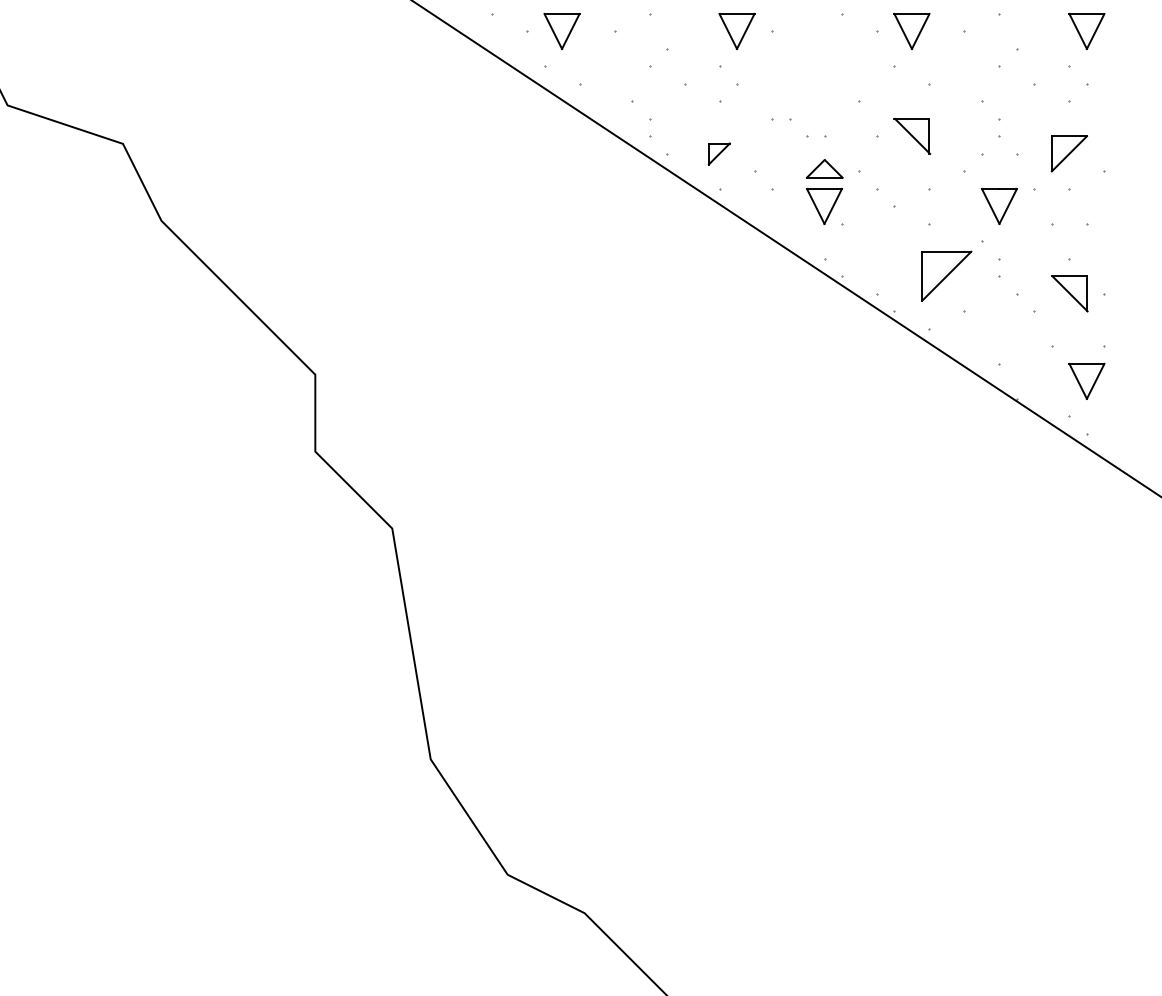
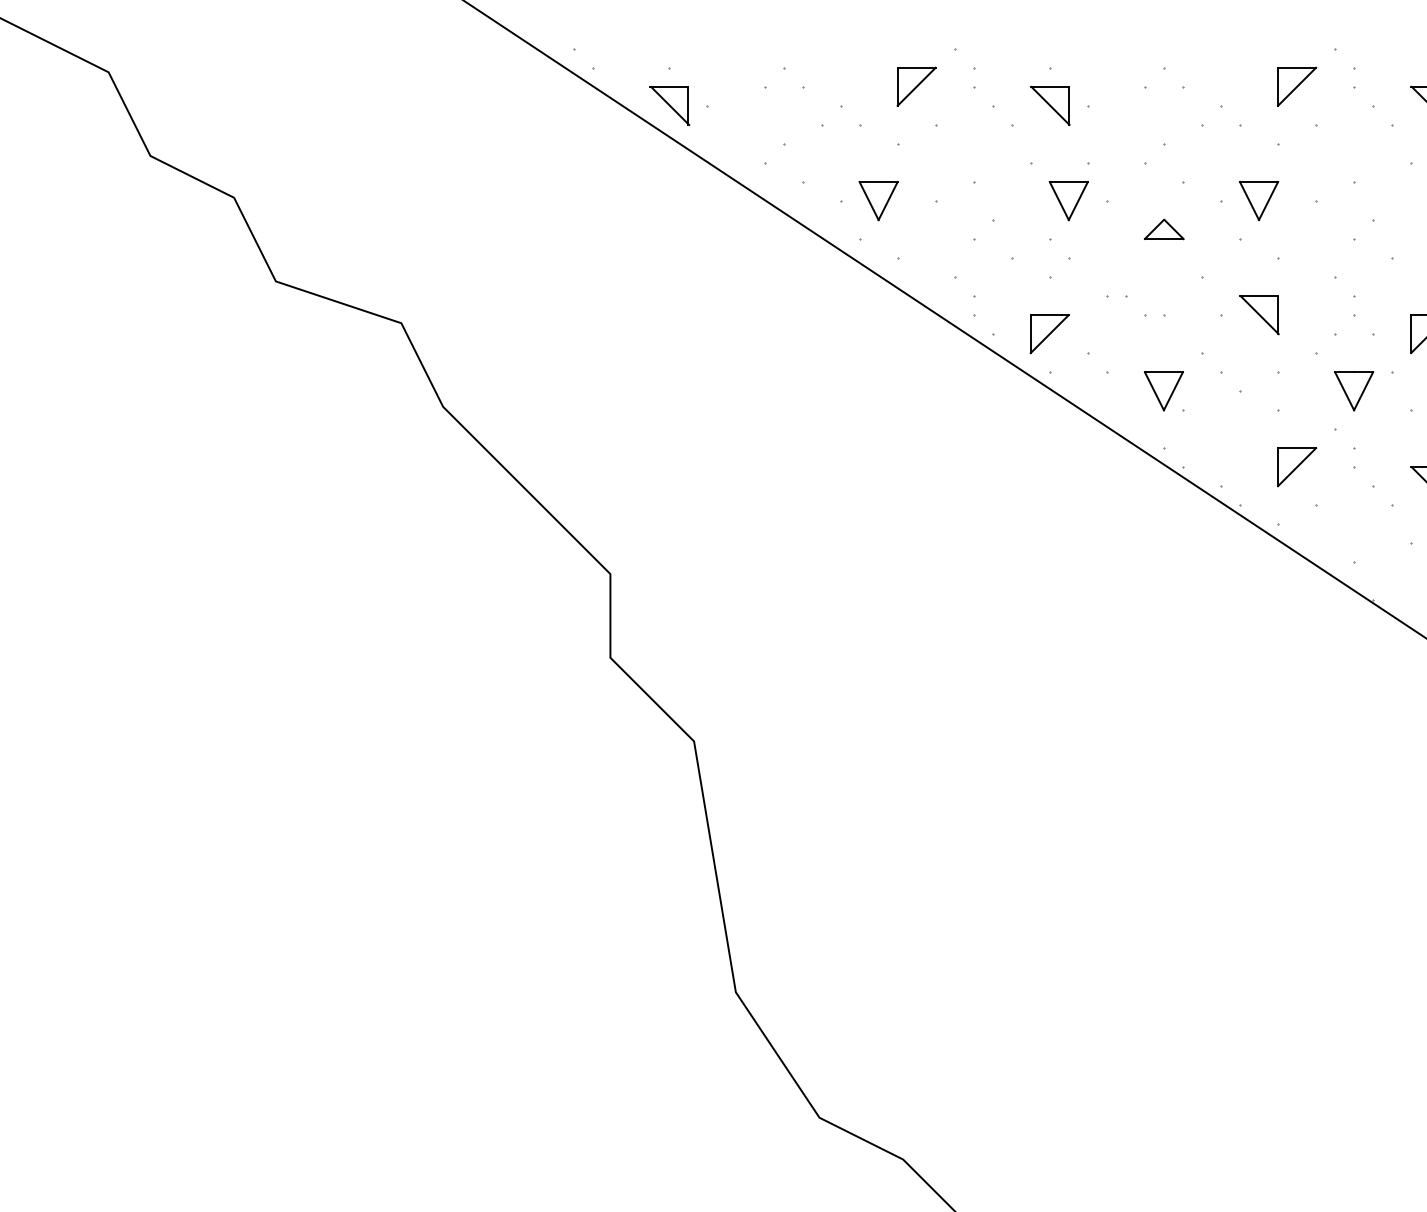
part: (719, 154) -> (1049, 334), size x1.67
part: (825, 168) -> (1164, 229), moved
part: (947, 276) -> (1297, 467), size x0.71

